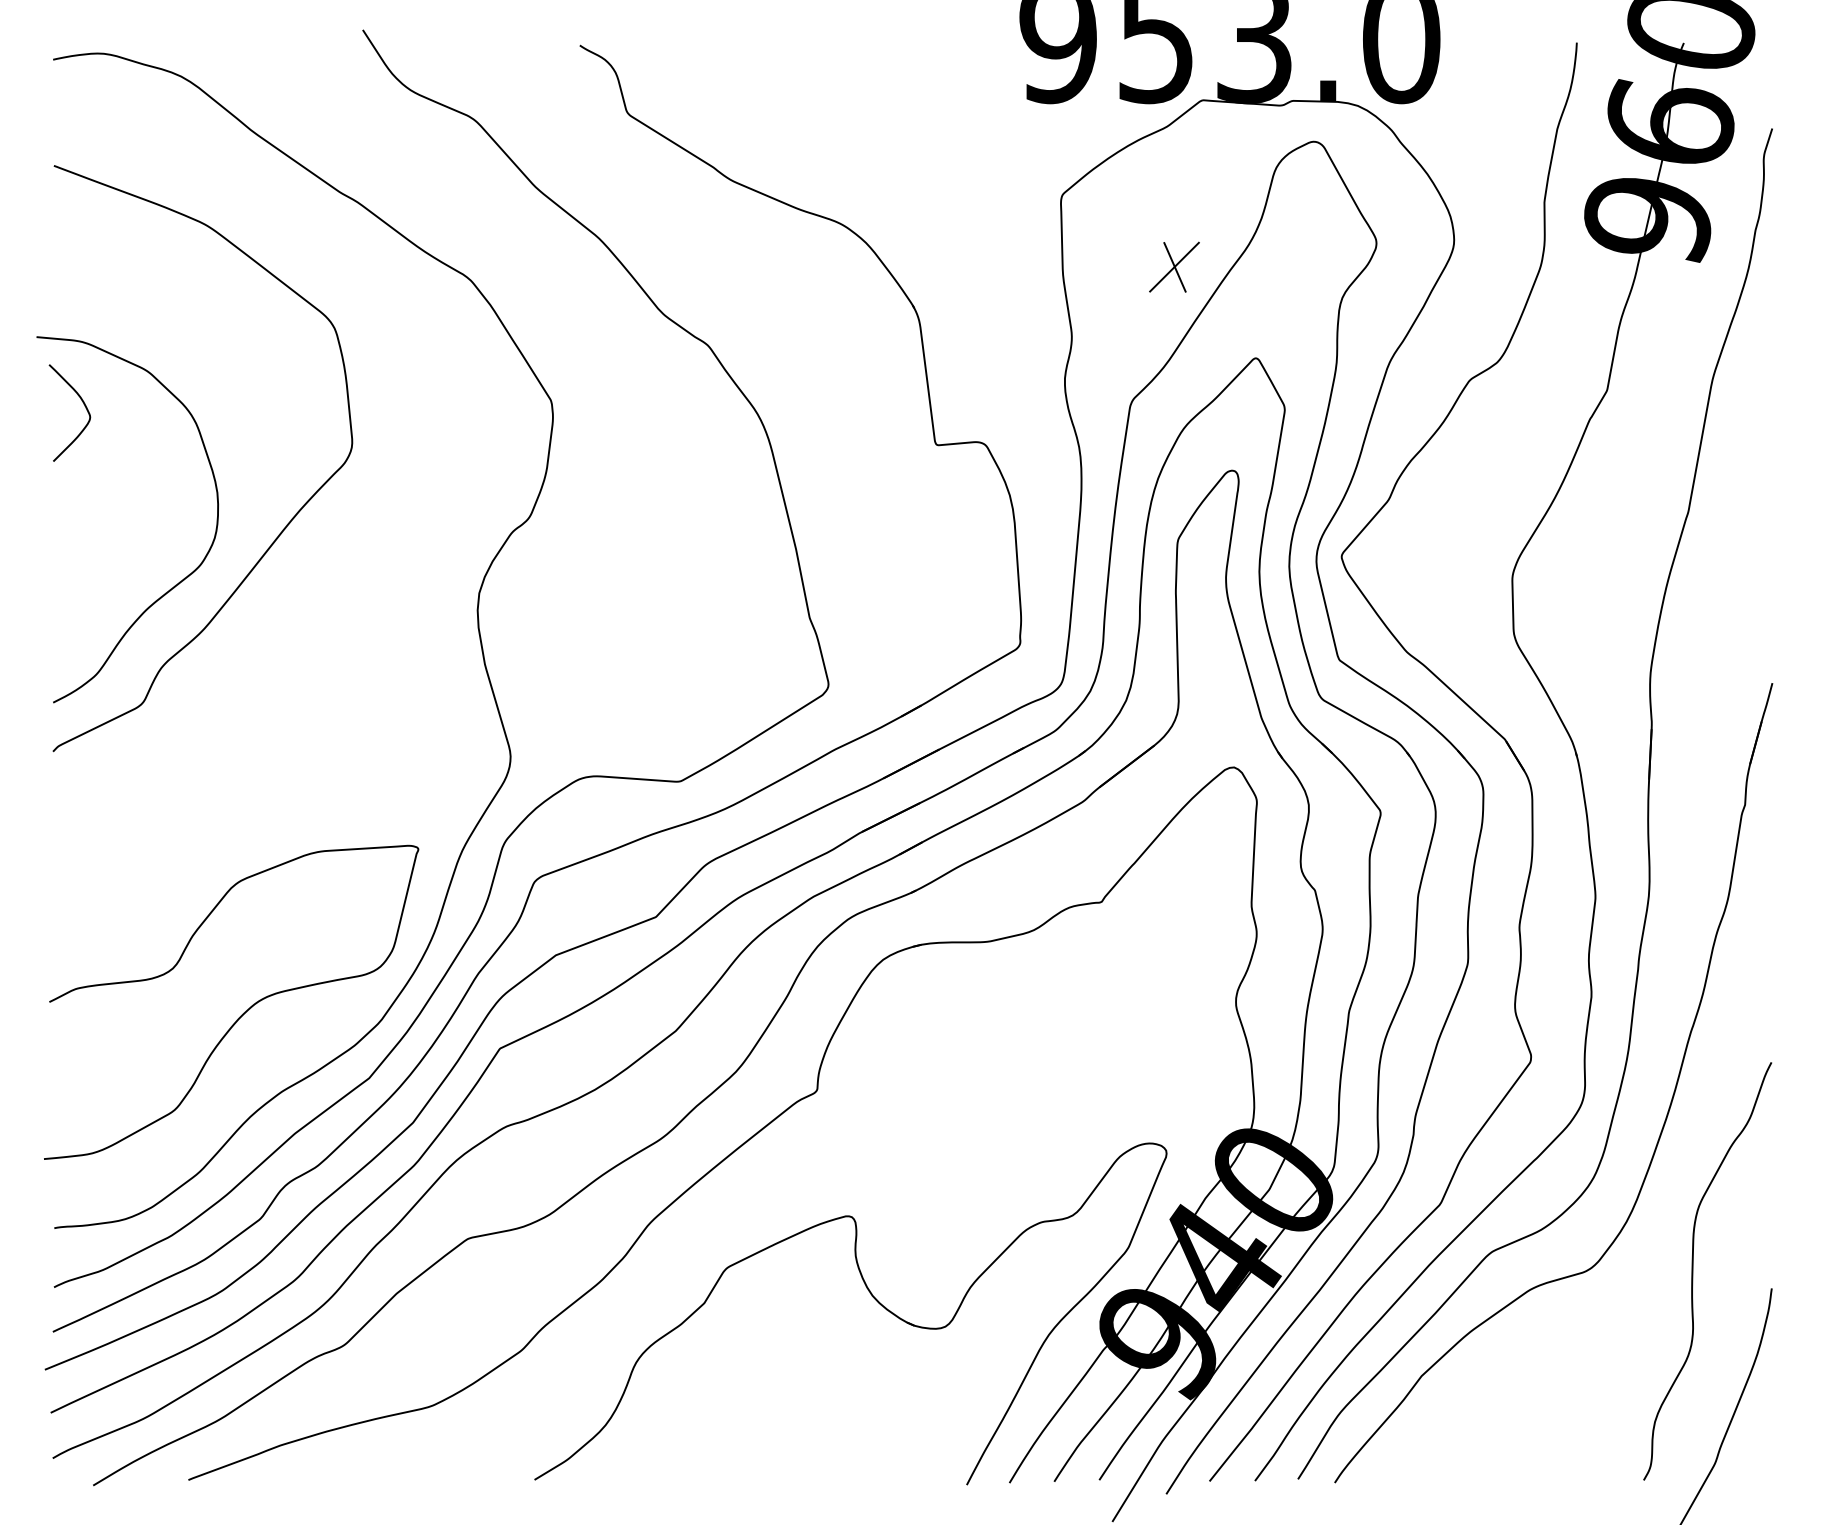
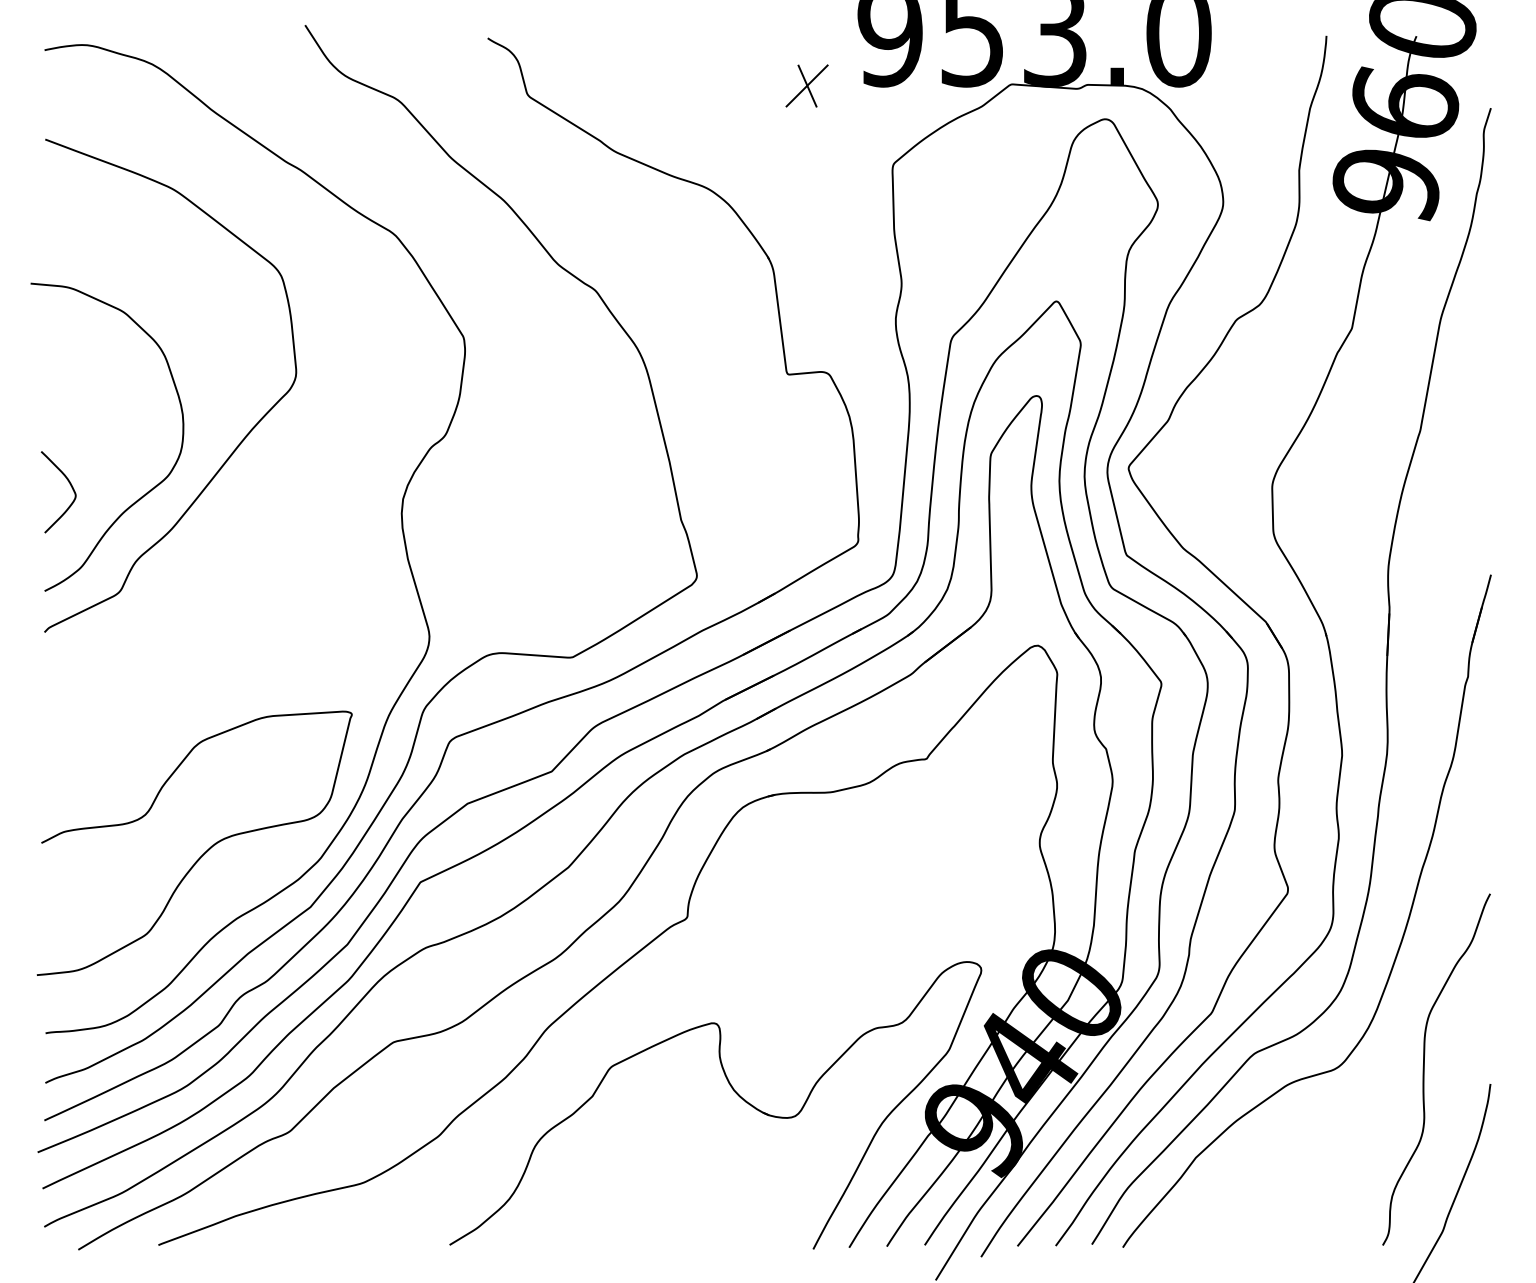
part: (1174, 266) -> (807, 85), moved
curve: (83, 404) -> (70, 485), moved

